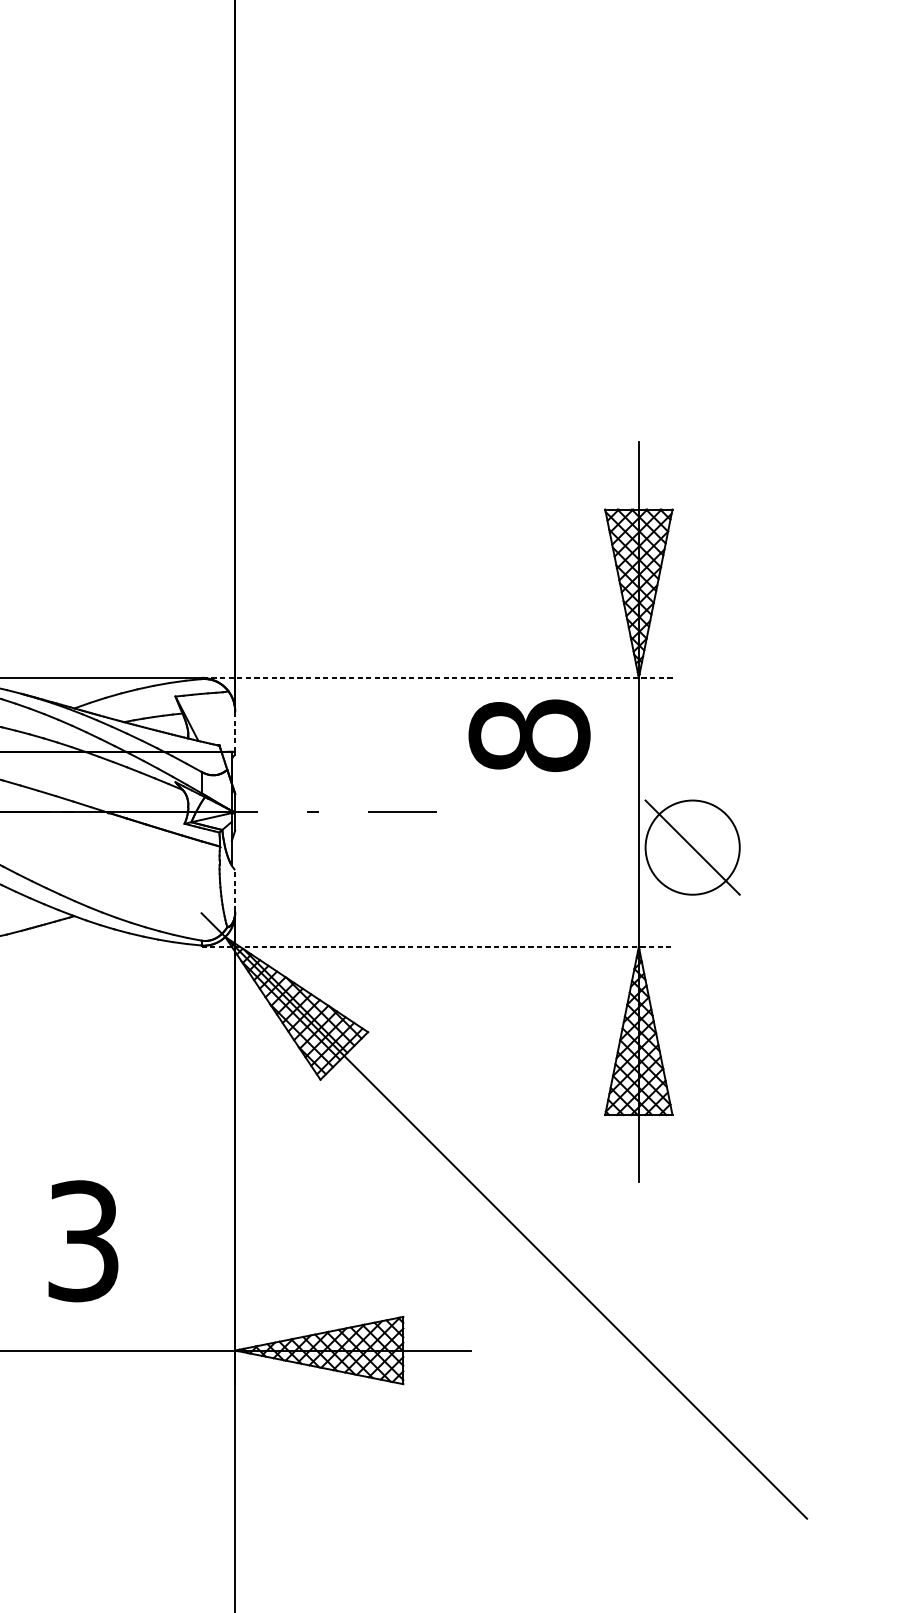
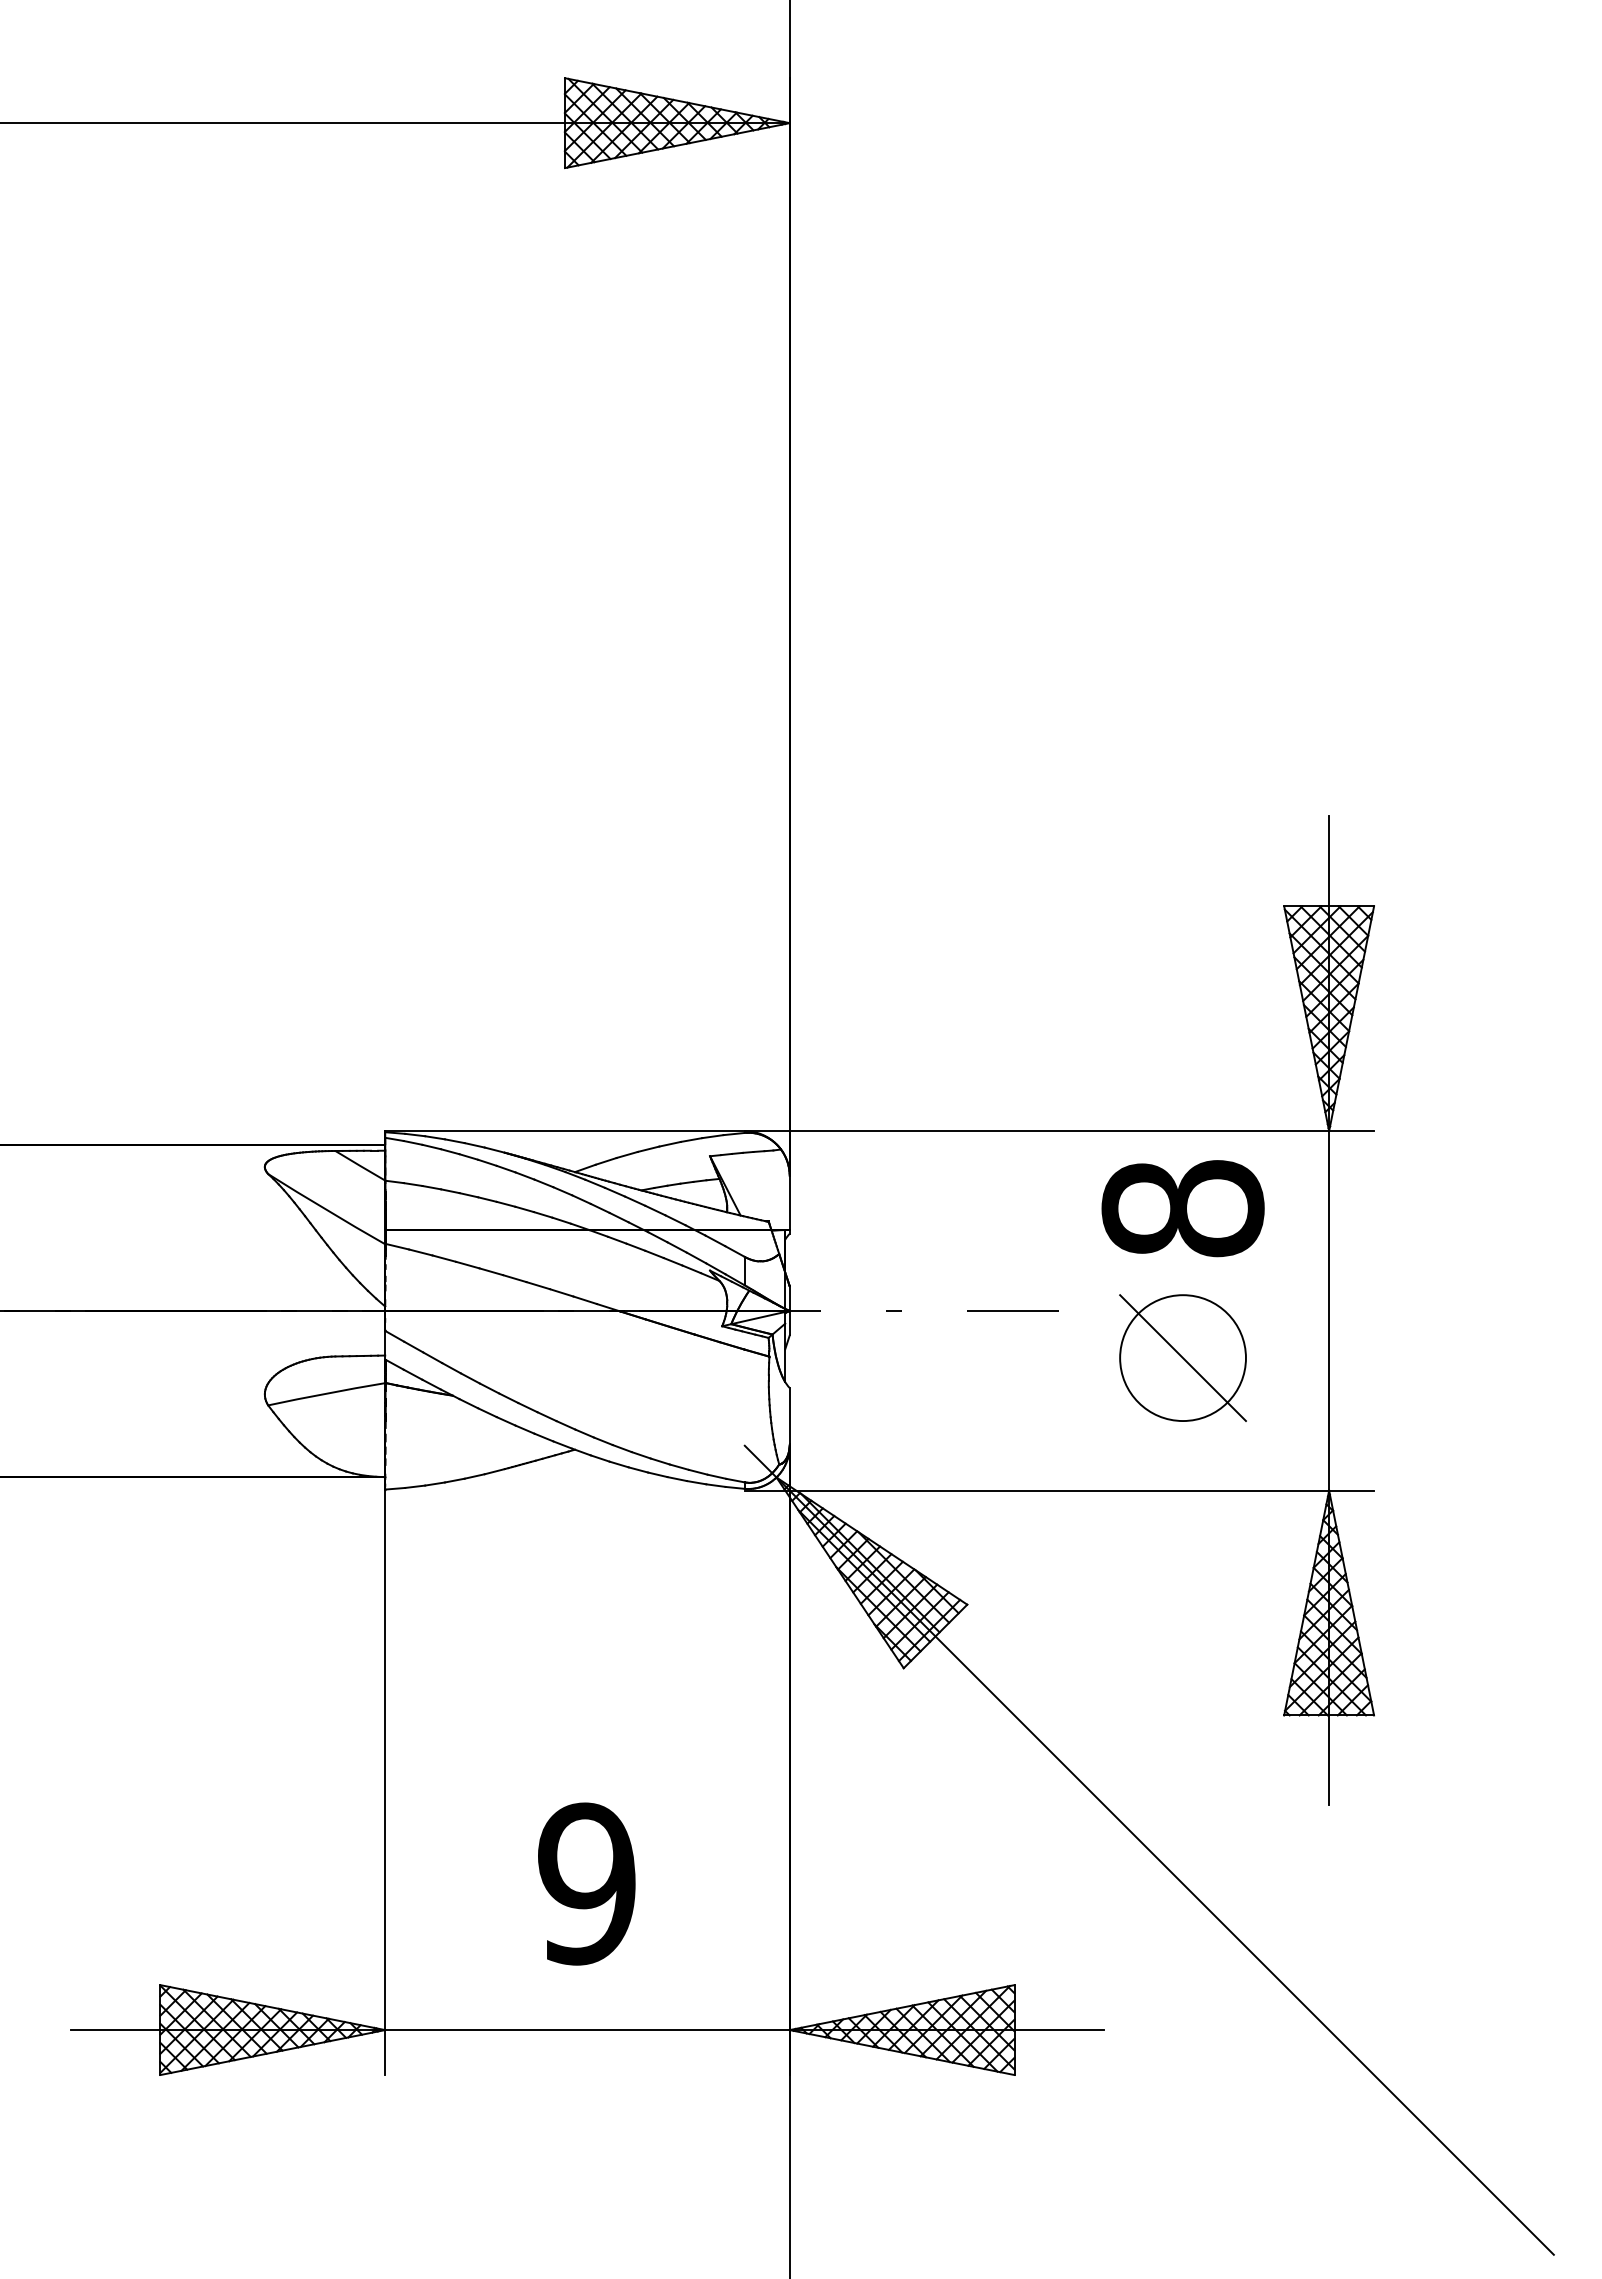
line: (437, 678) -> (1059, 1131), dashed -> solid
line: (235, 731) -> (789, 1203), dashed -> solid
part: (692, 847) -> (1182, 1357), moved
line: (235, 890) -> (789, 1415), dashed -> solid
line: (437, 946) -> (1059, 1490), dashed -> solid
text: (83, 1240) -> (586, 1883), 3 -> 9

